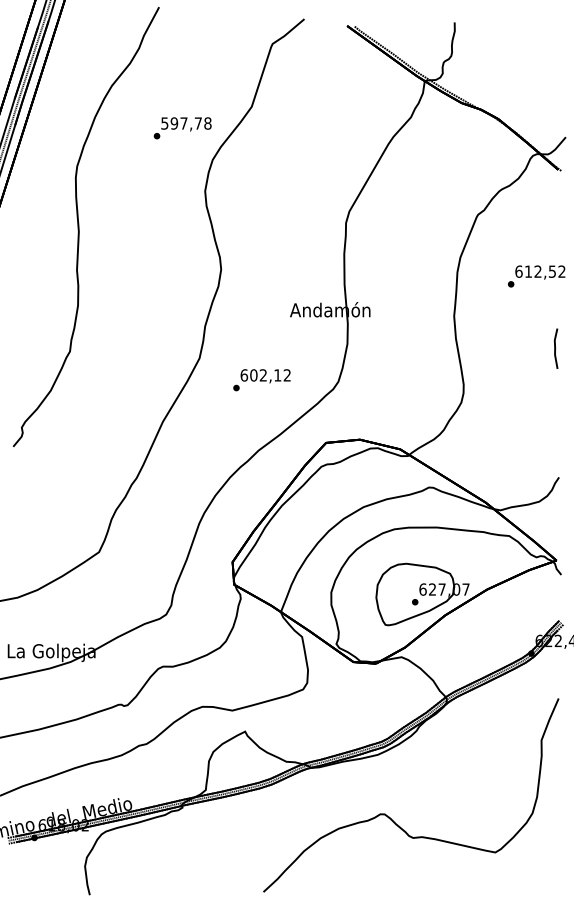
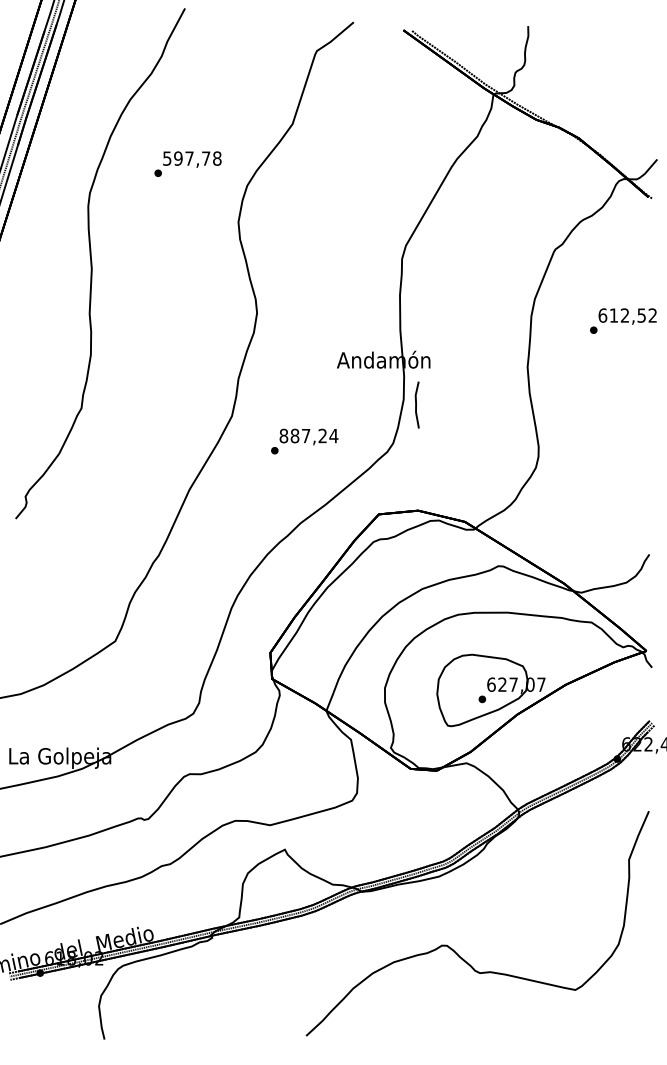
text: (182, 128) -> (187, 164), moved
line: (555, 348) -> (416, 404), moved
text: (265, 375) -> (308, 436), 602,12 -> 887,24

